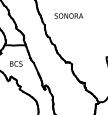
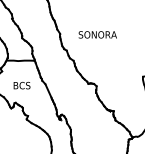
text: (68, 15) -> (97, 34), moved

